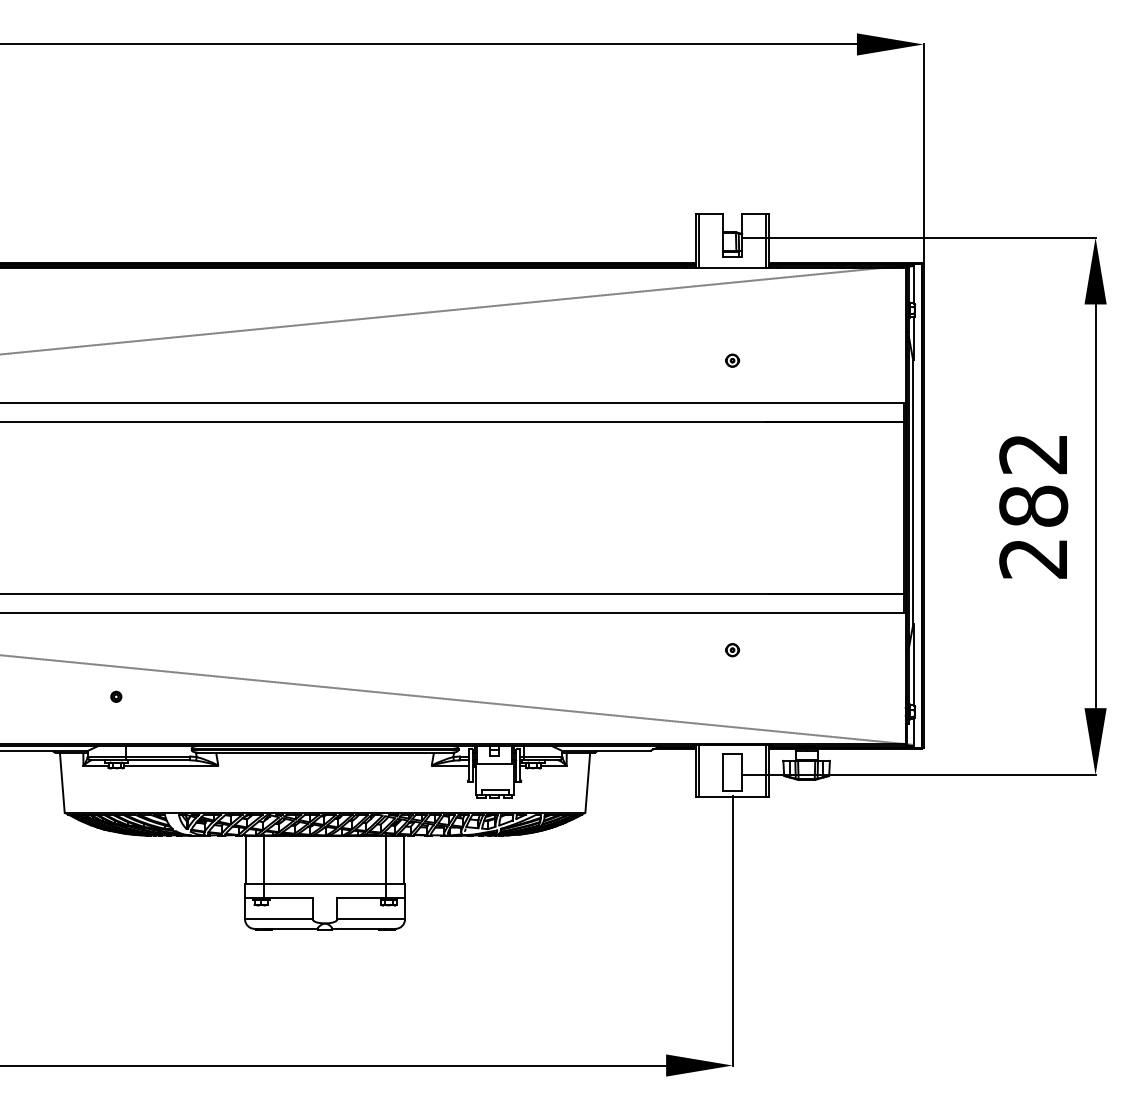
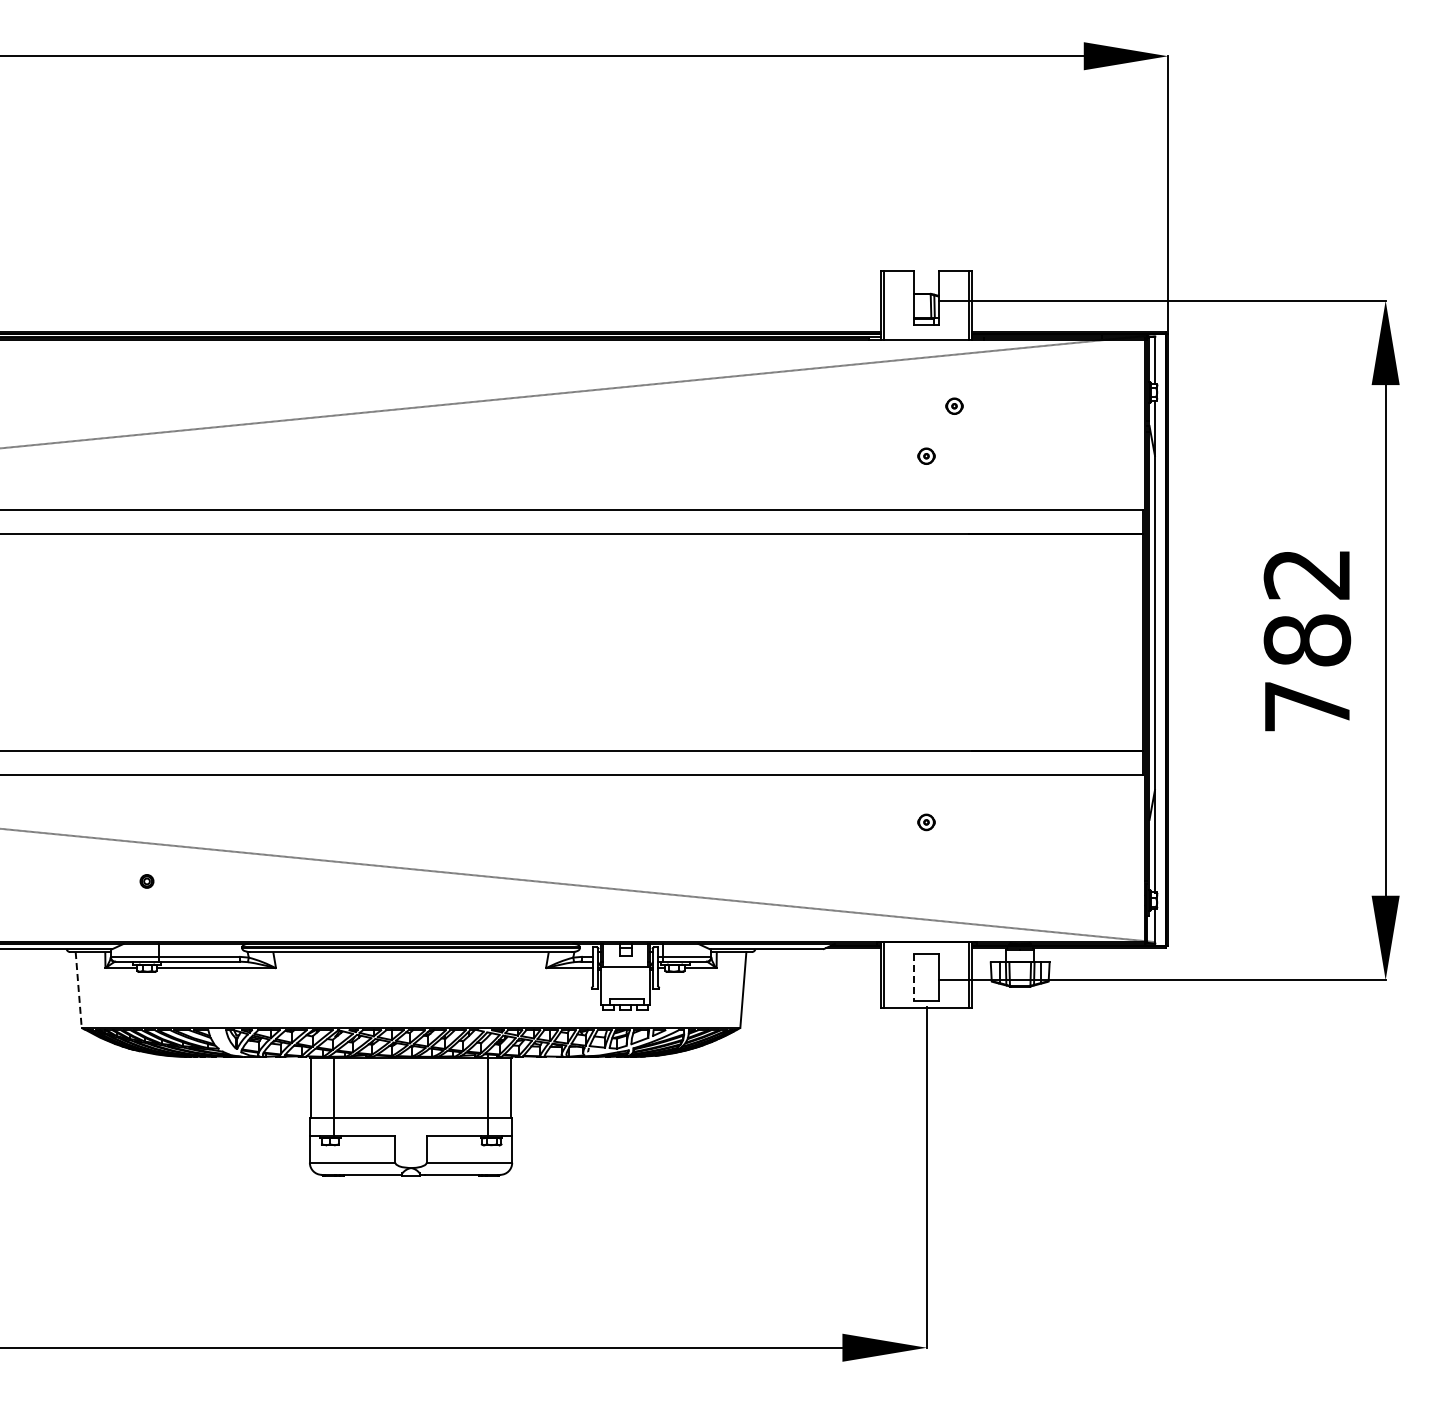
part: (754, 320) -> (954, 405), added
text: (1033, 558) -> (1306, 706), 282 -> 782
line: (723, 772) -> (914, 977), solid -> dashed
line: (62, 783) -> (78, 990), solid -> dashed

